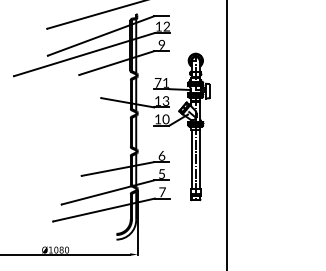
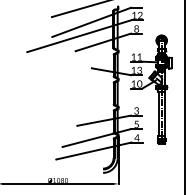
text: (161, 45) -> (136, 29), 9 -> 8
text: (157, 82) -> (133, 56), 71 -> 11
text: (161, 154) -> (136, 109), 6 -> 3
text: (162, 192) -> (137, 138), 7 -> 4

